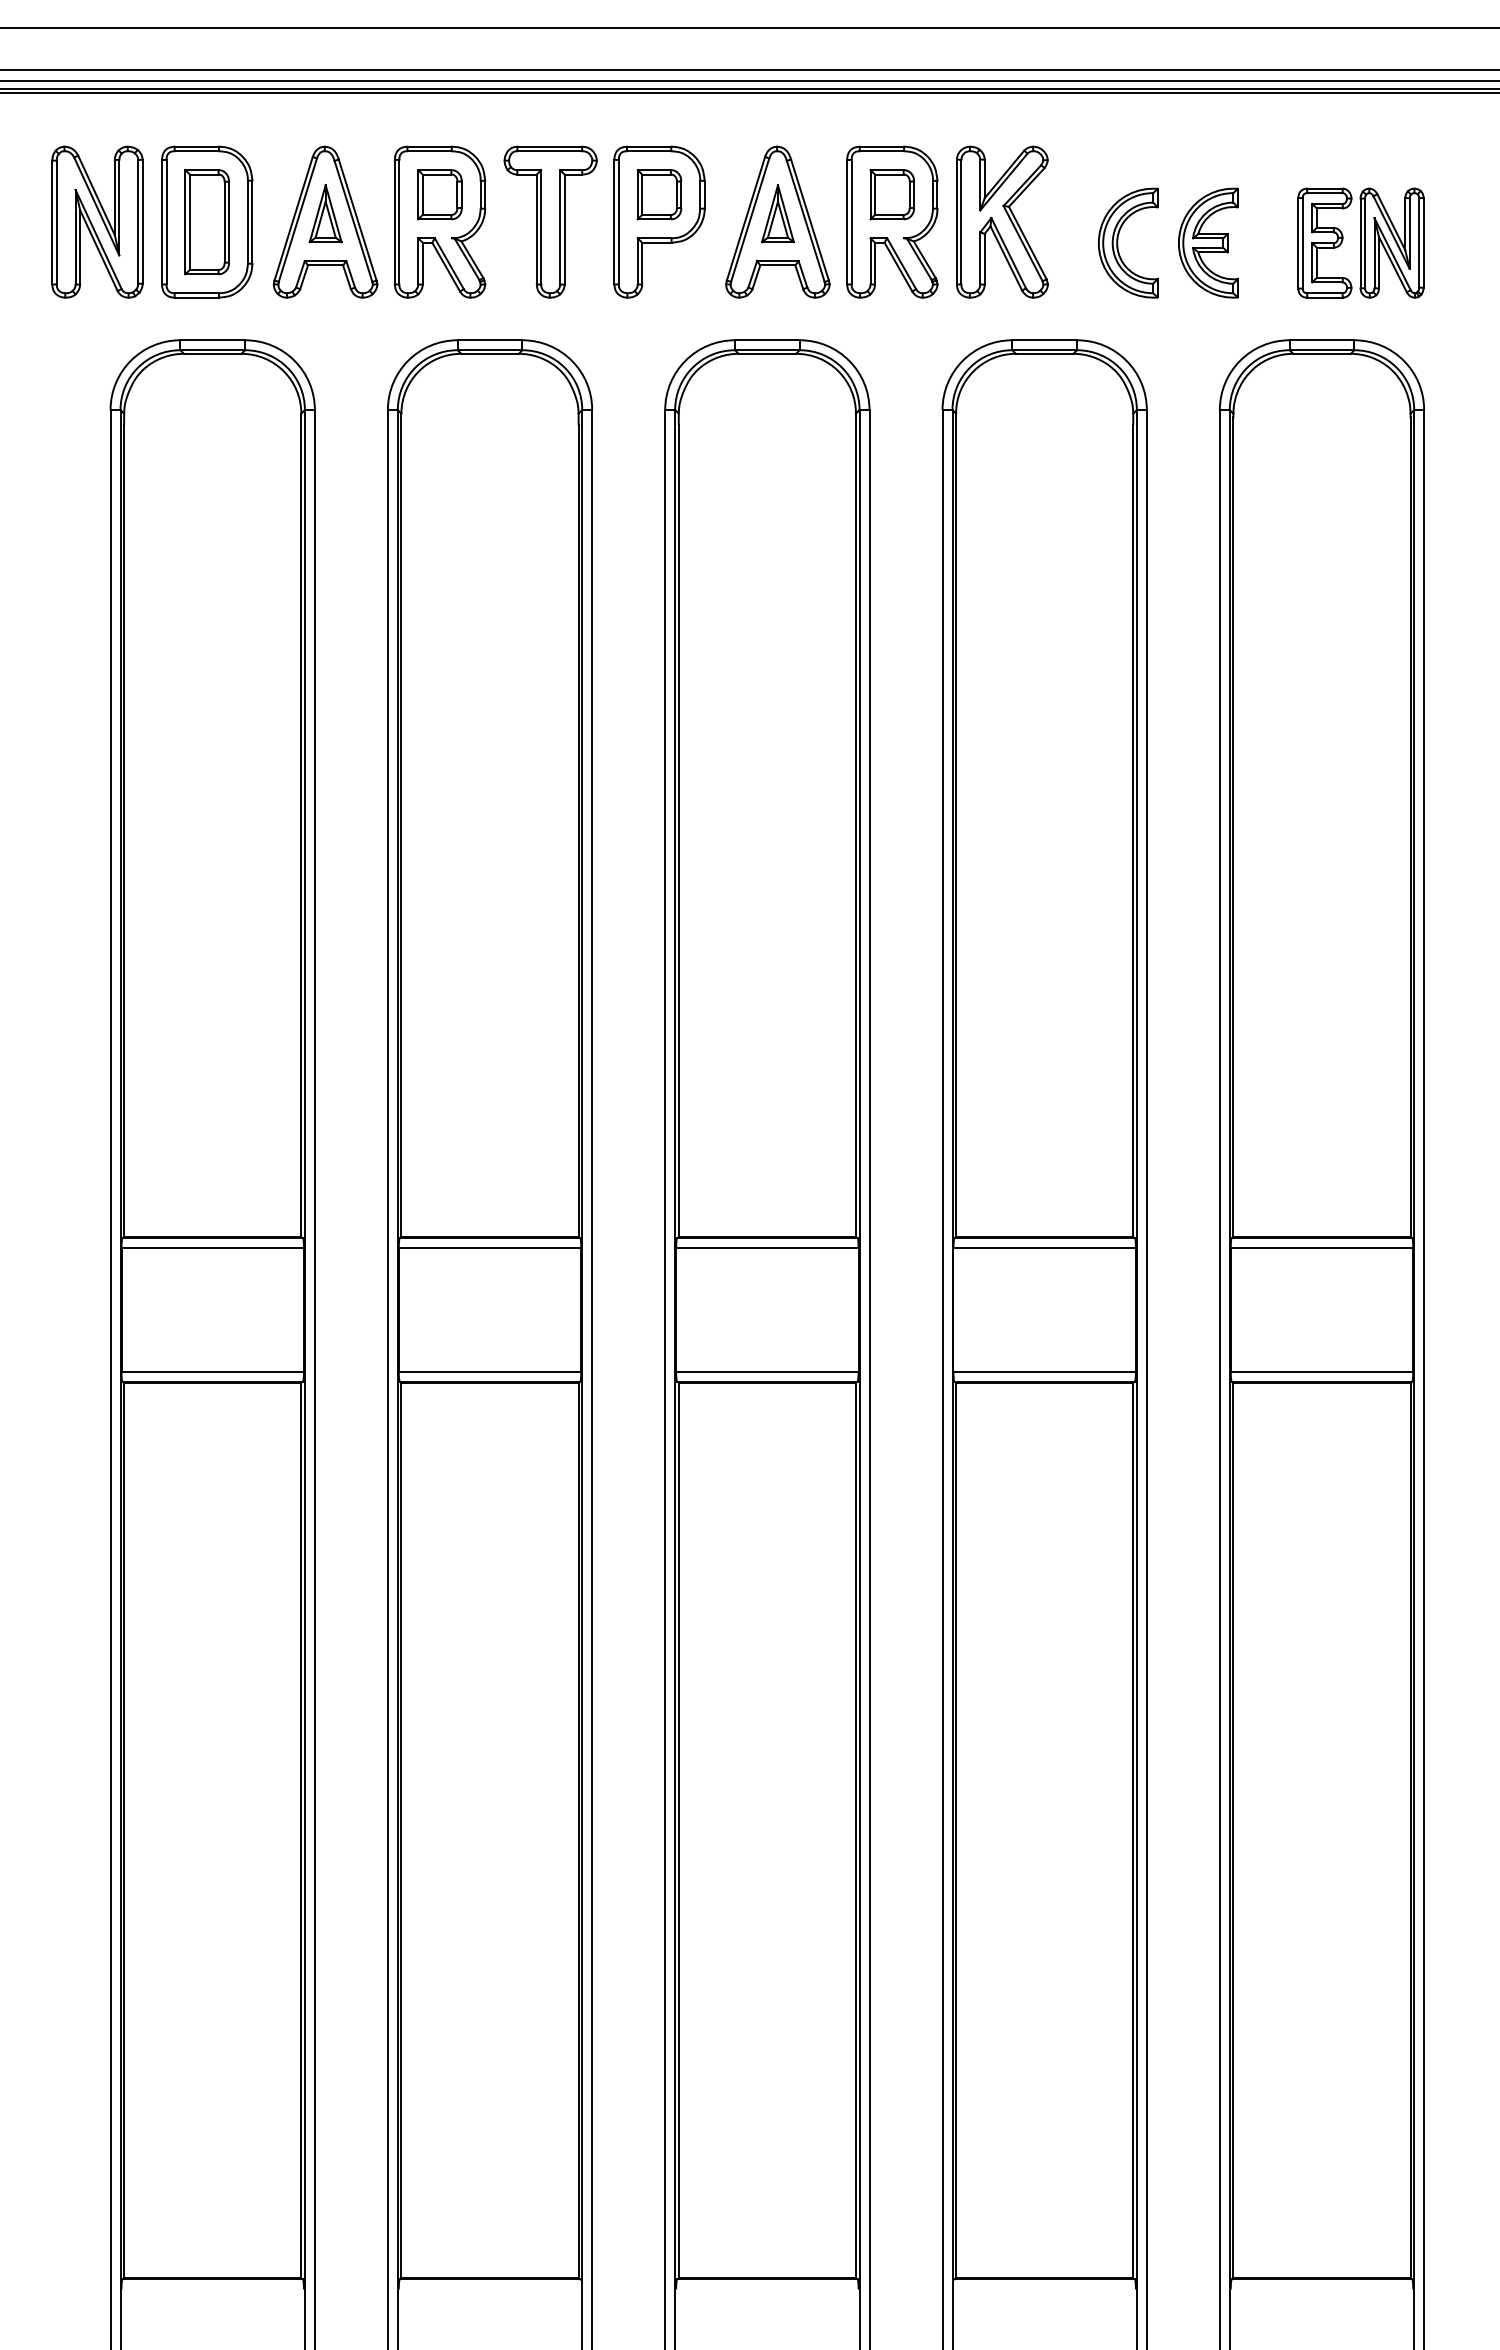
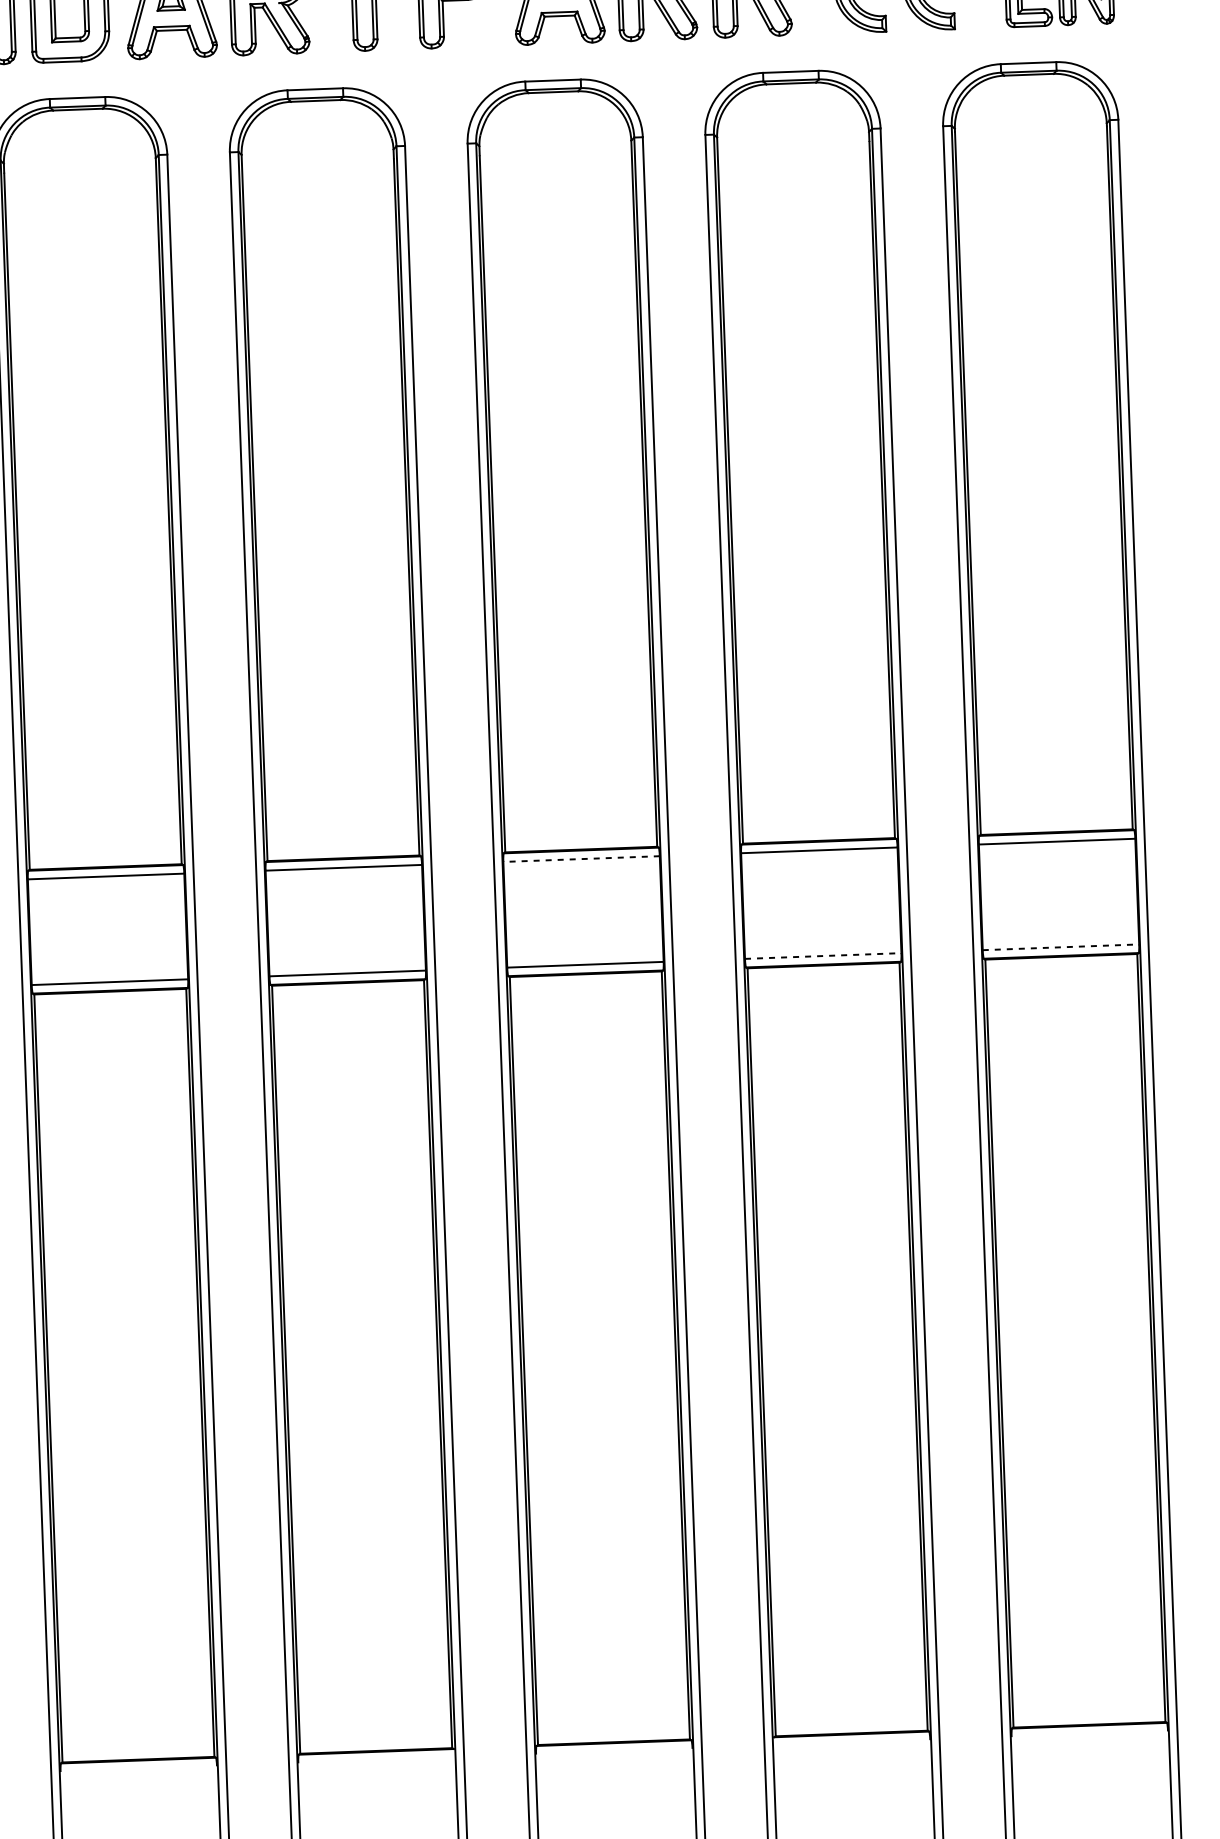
line: (766, 1248) -> (580, 859), solid -> dashed
line: (1045, 1371) -> (823, 955), solid -> dashed
line: (1322, 1371) -> (1061, 947), solid -> dashed

